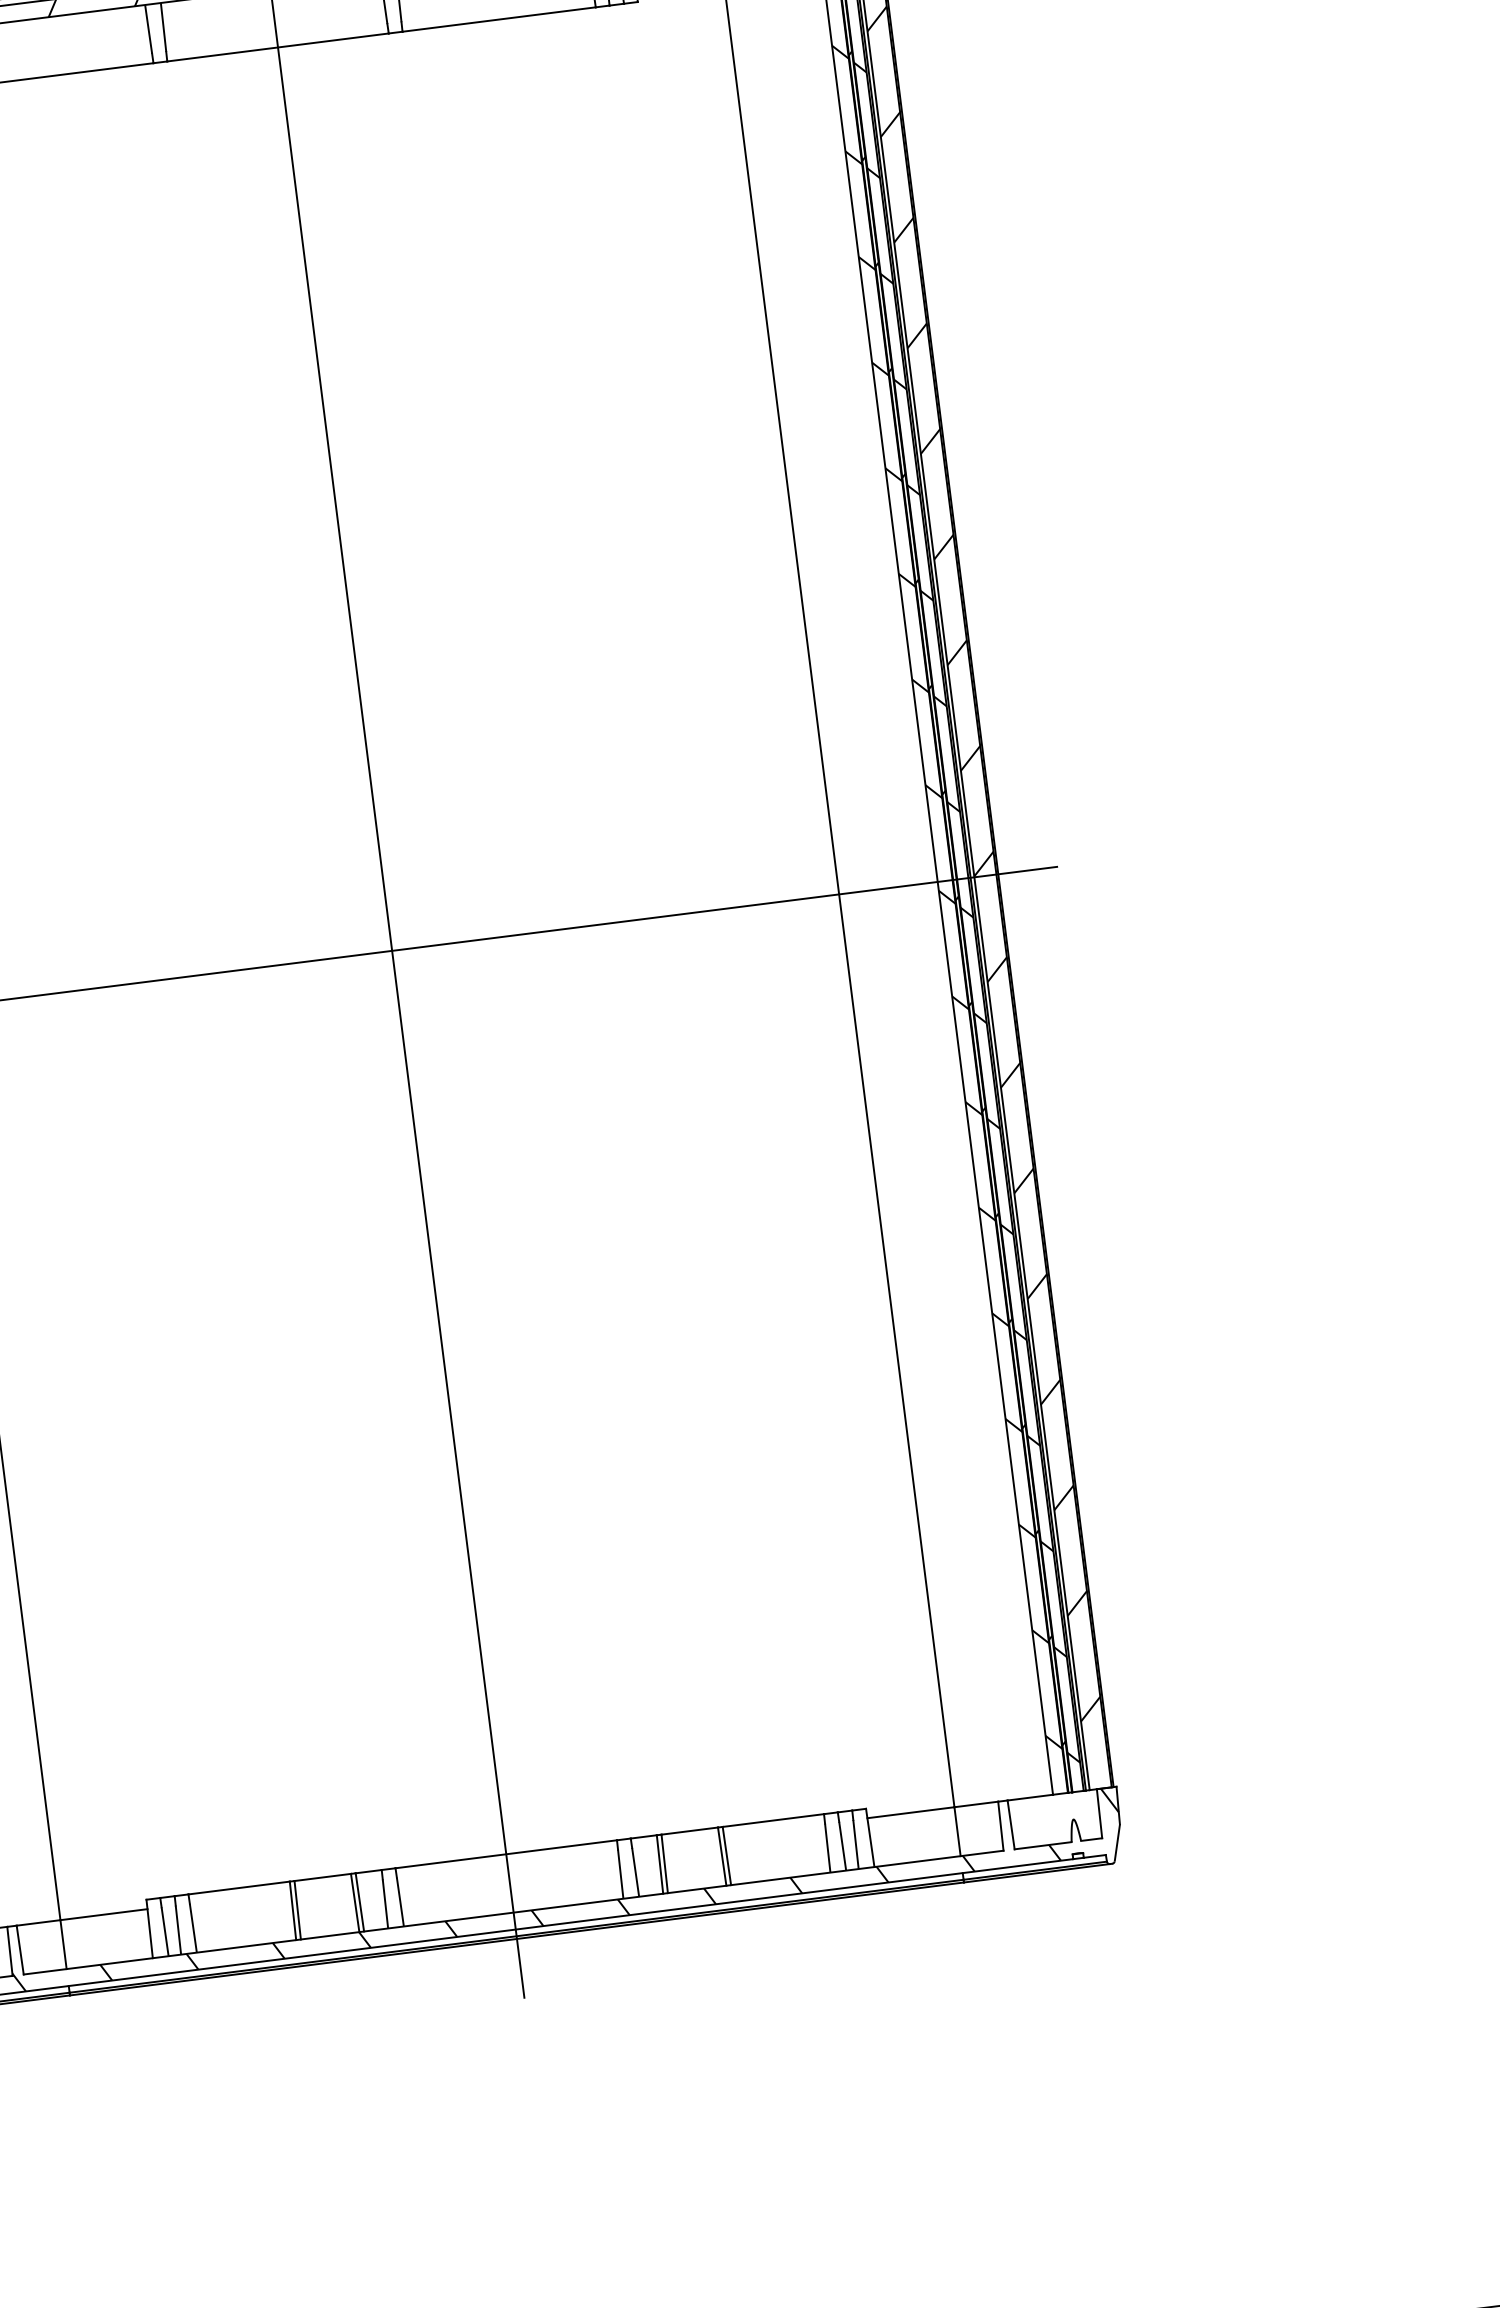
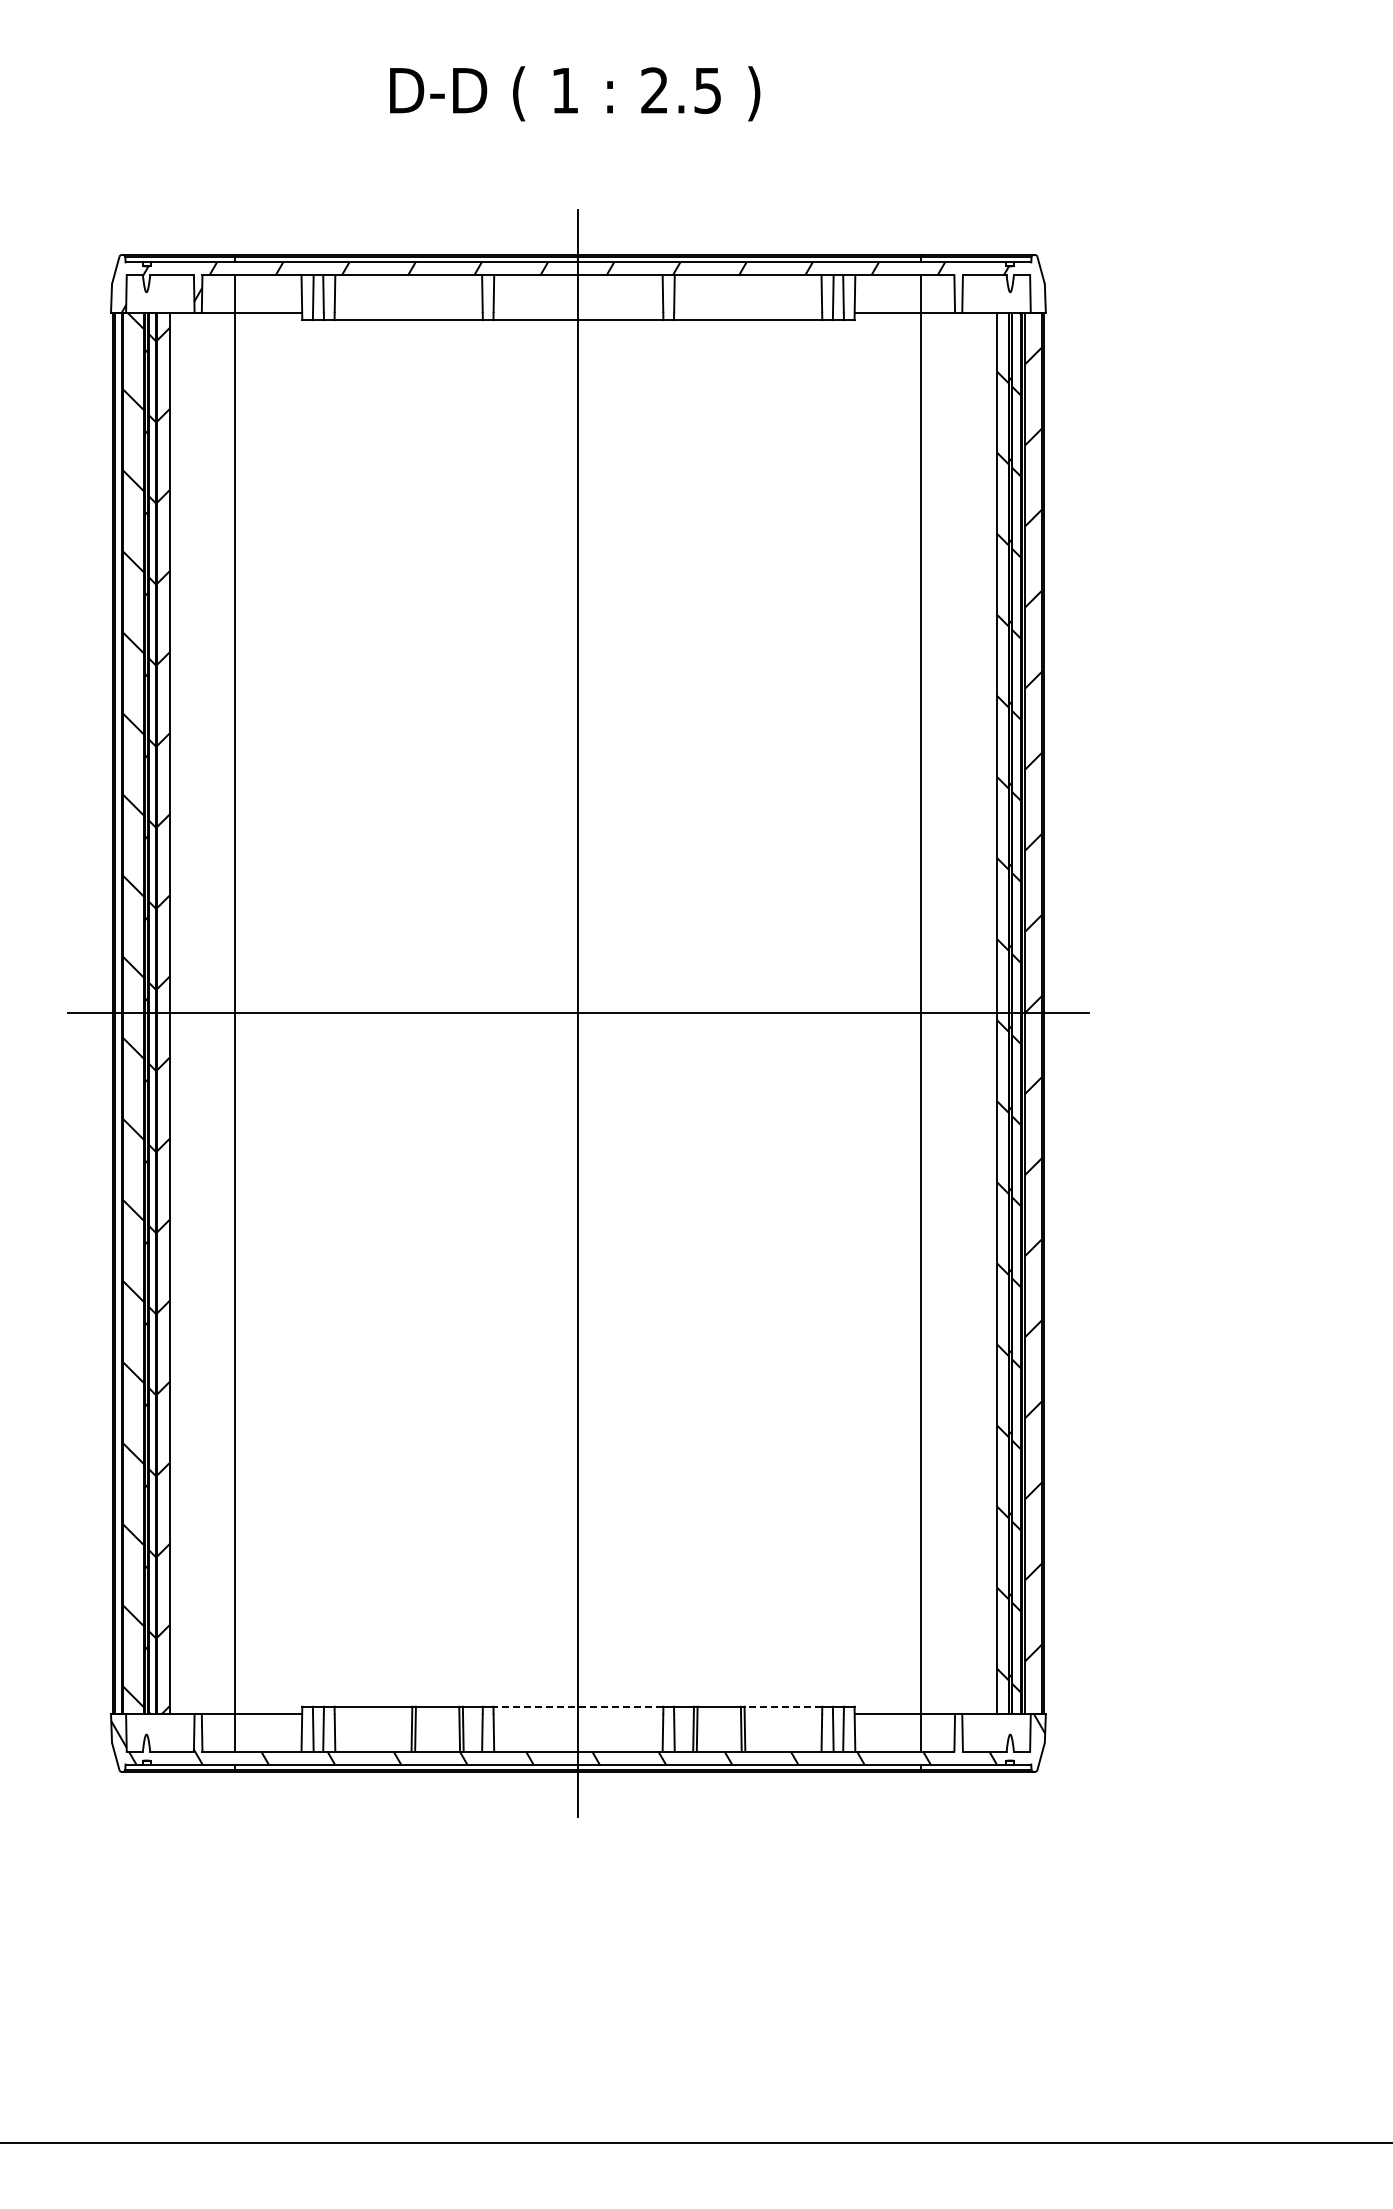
line: (773, 1820) -> (783, 1706), solid -> dashed
line: (506, 1853) -> (578, 1706), solid -> dashed

